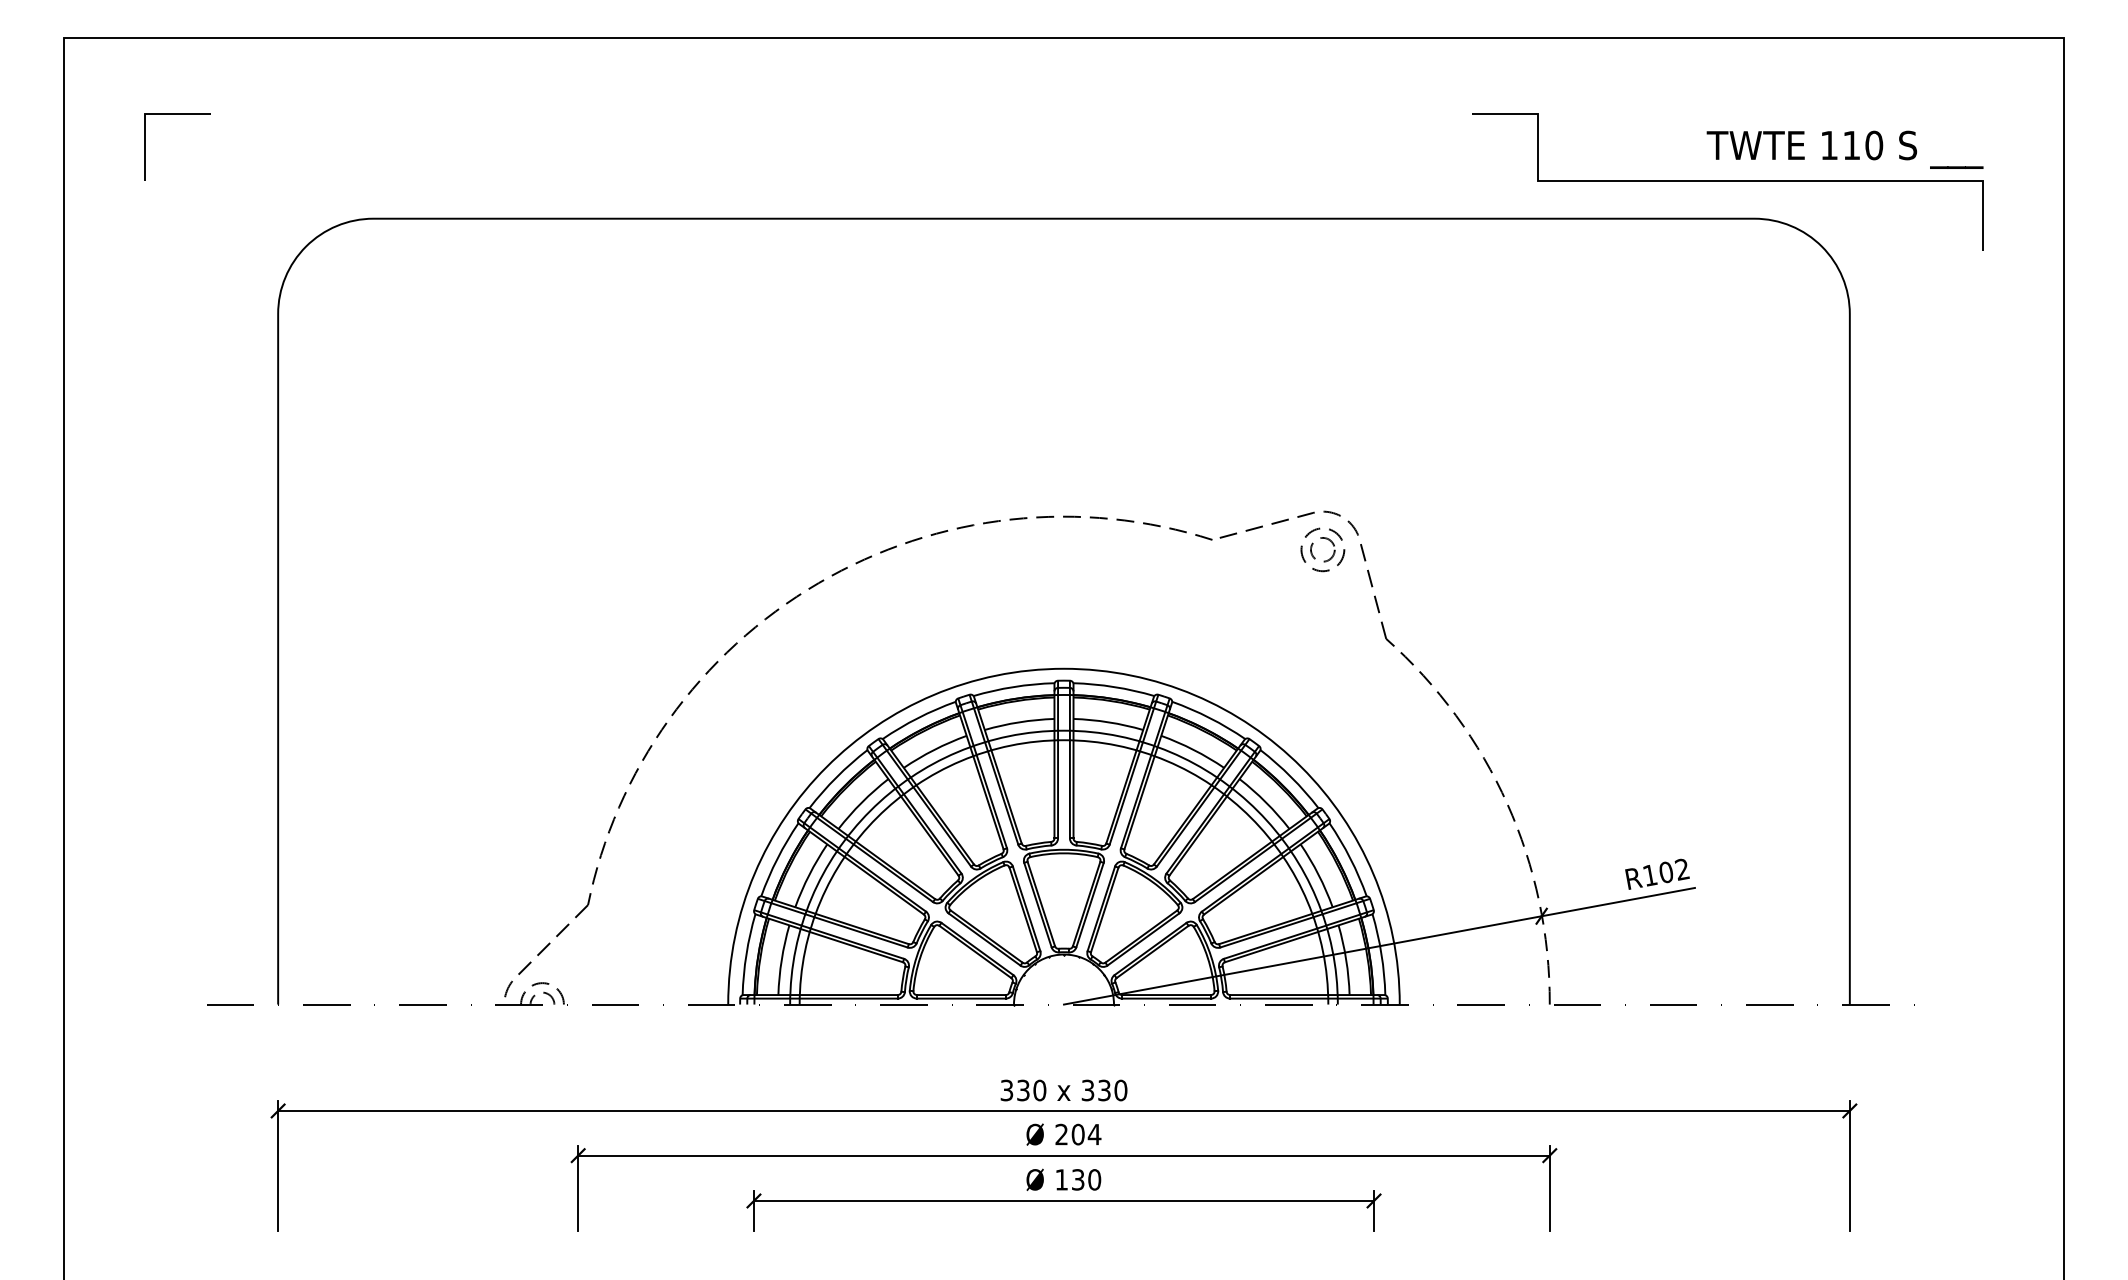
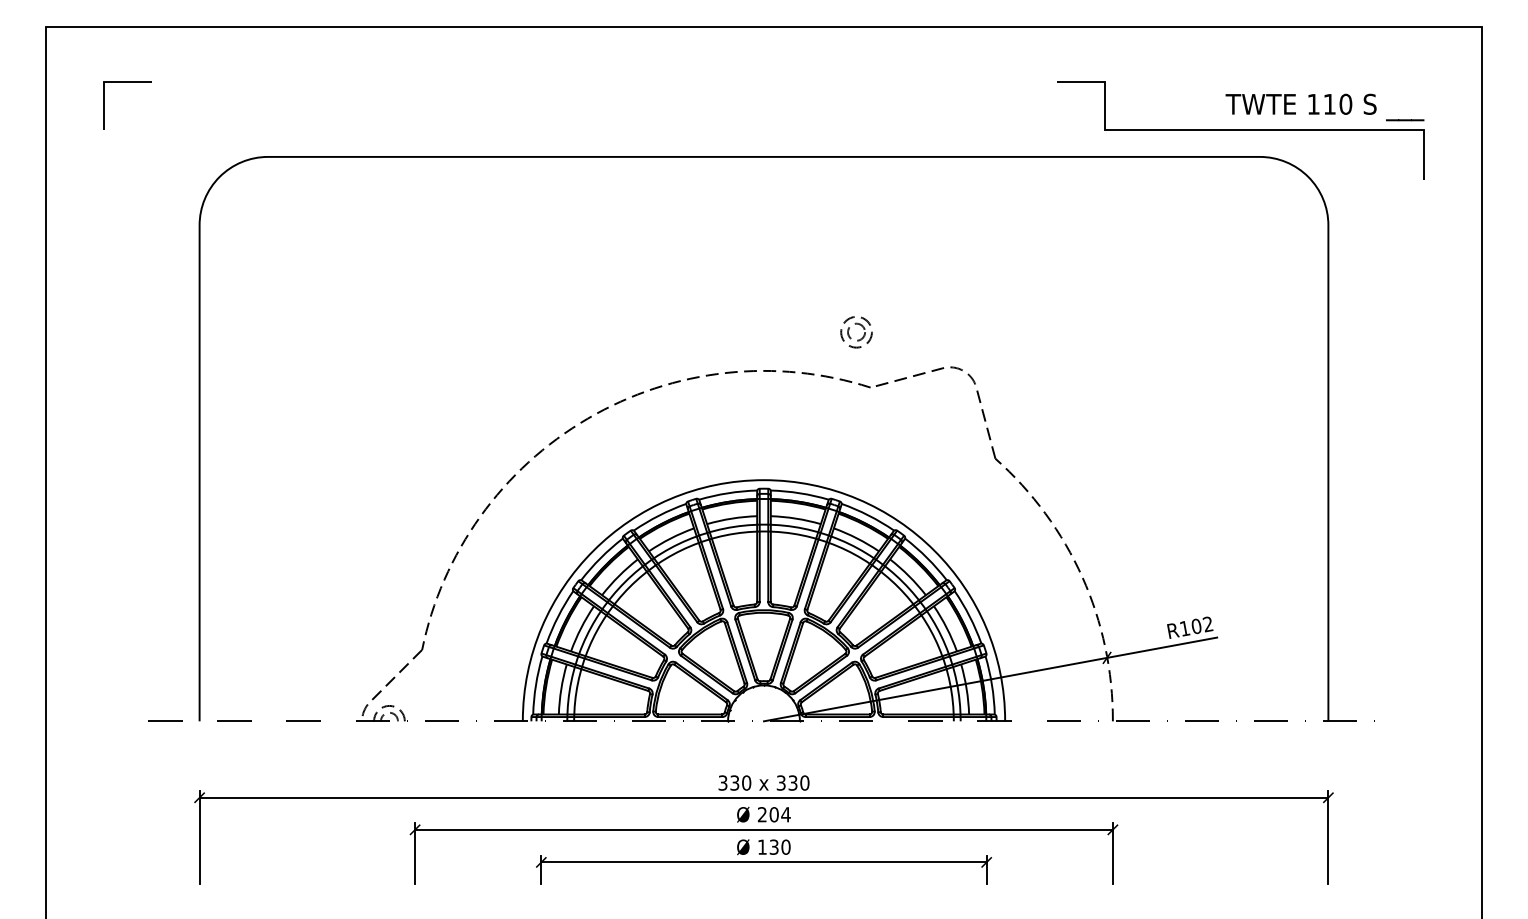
part: (1312, 547) -> (849, 330), moved

